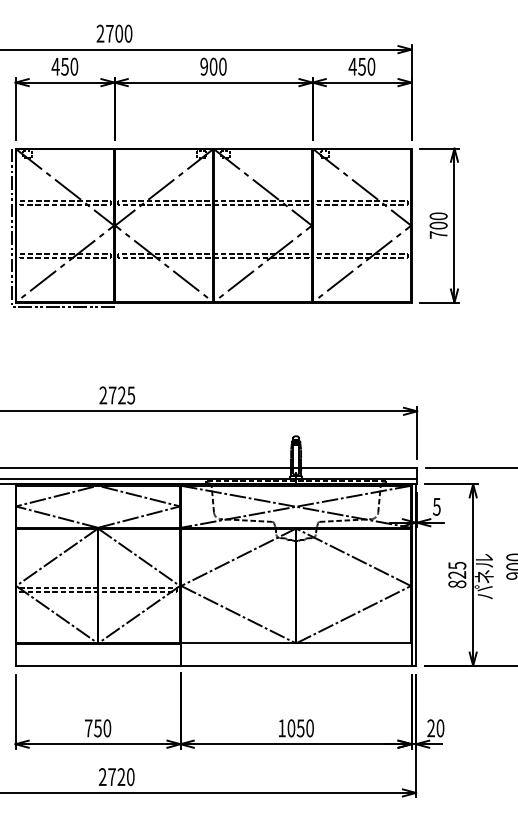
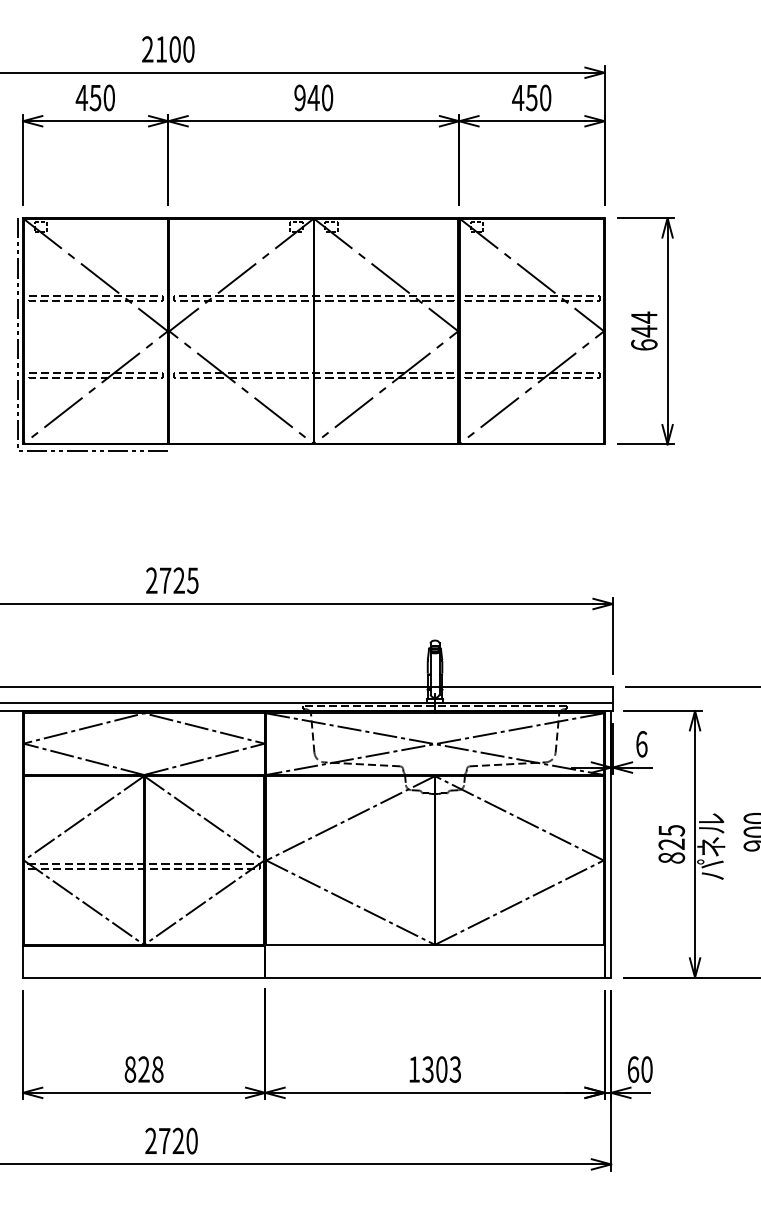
text: (109, 33) -> (160, 49), 2700 -> 2100
text: (213, 66) -> (313, 97), 900 -> 940
text: (438, 225) -> (644, 331), 700 -> 644
text: (436, 506) -> (641, 743), 5 -> 6
text: (97, 728) -> (143, 1069), 750 -> 828
text: (300, 728) -> (441, 1069), 1050 -> 1303
text: (431, 728) -> (633, 1069), 20 -> 60

